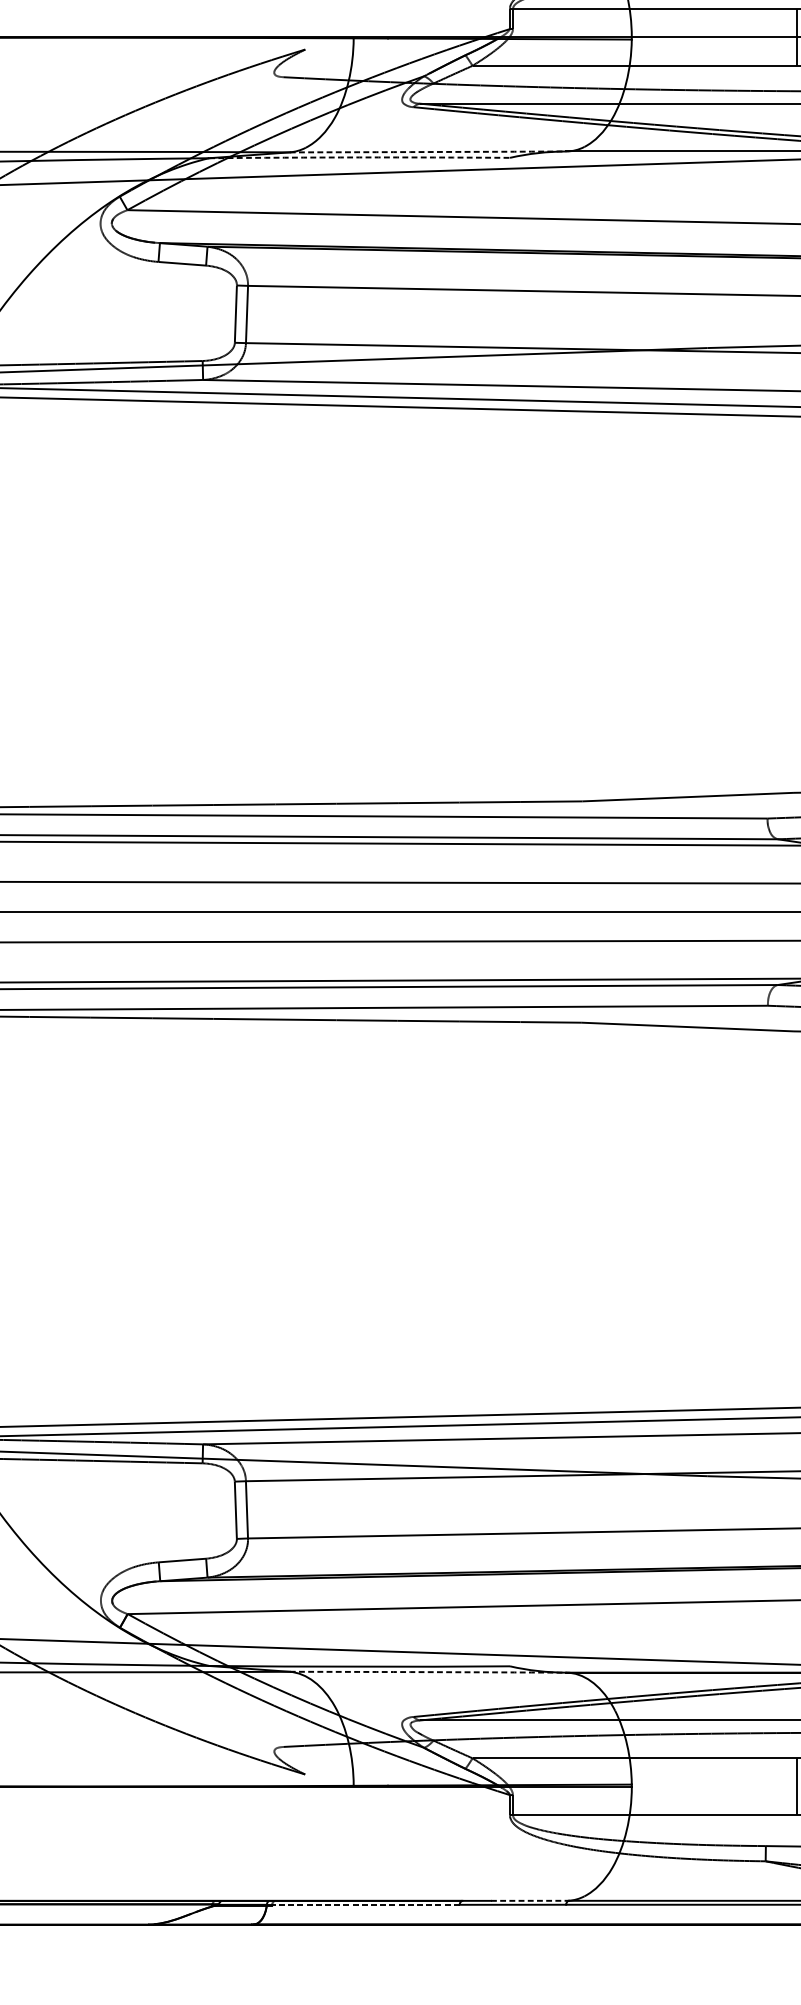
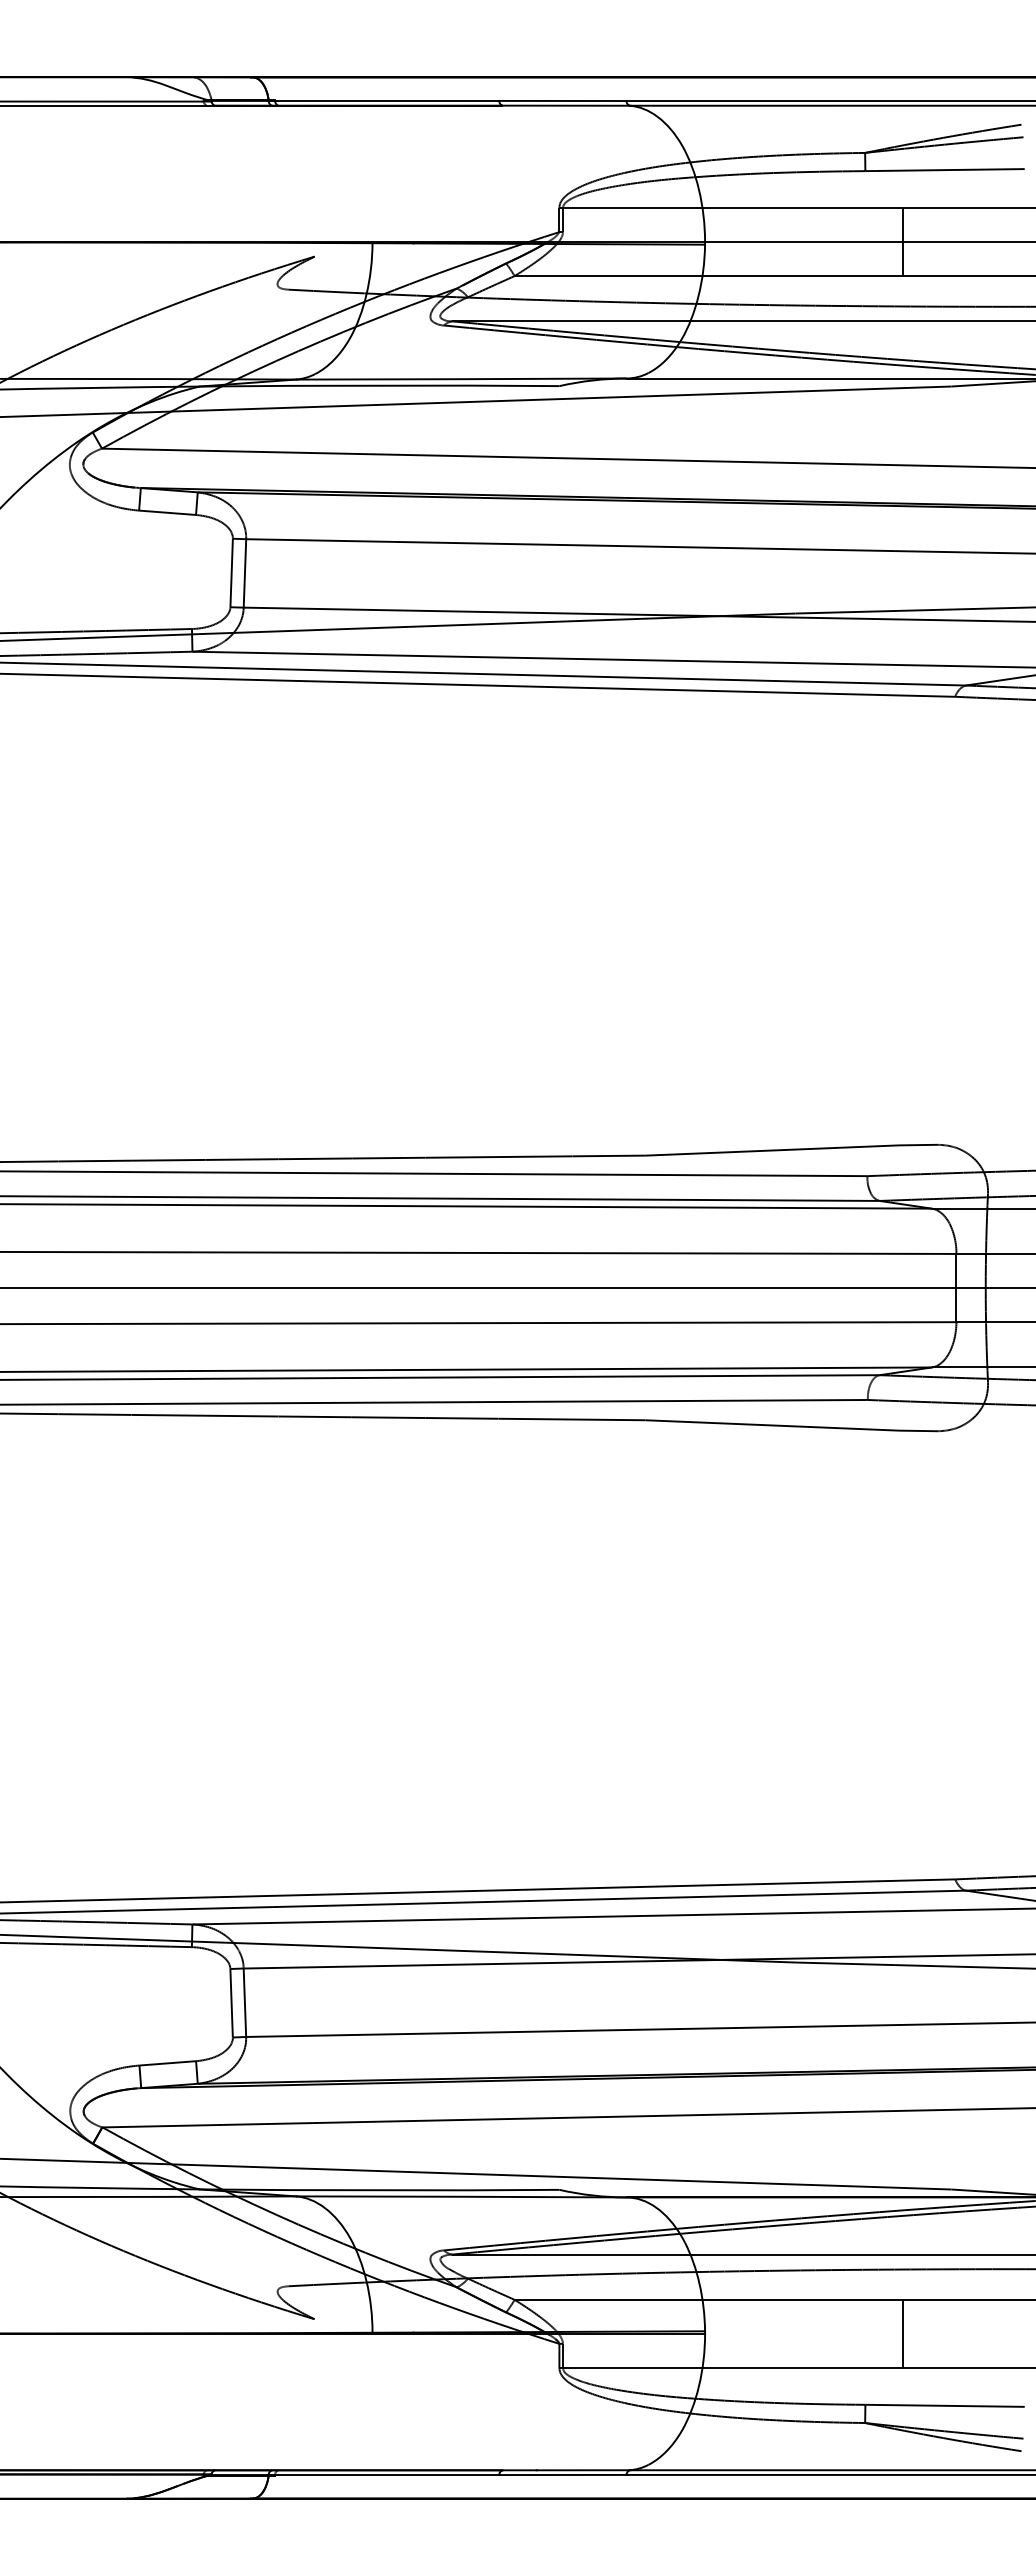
arc: (428, 152) -> (461, 379), dashed -> solid
arc: (359, 157) -> (379, 385), dashed -> solid
arc: (428, 1671) -> (461, 2196), dashed -> solid
line: (530, 1901) -> (583, 2470), dashed -> solid
line: (365, 1905) -> (386, 2475), dashed -> solid

